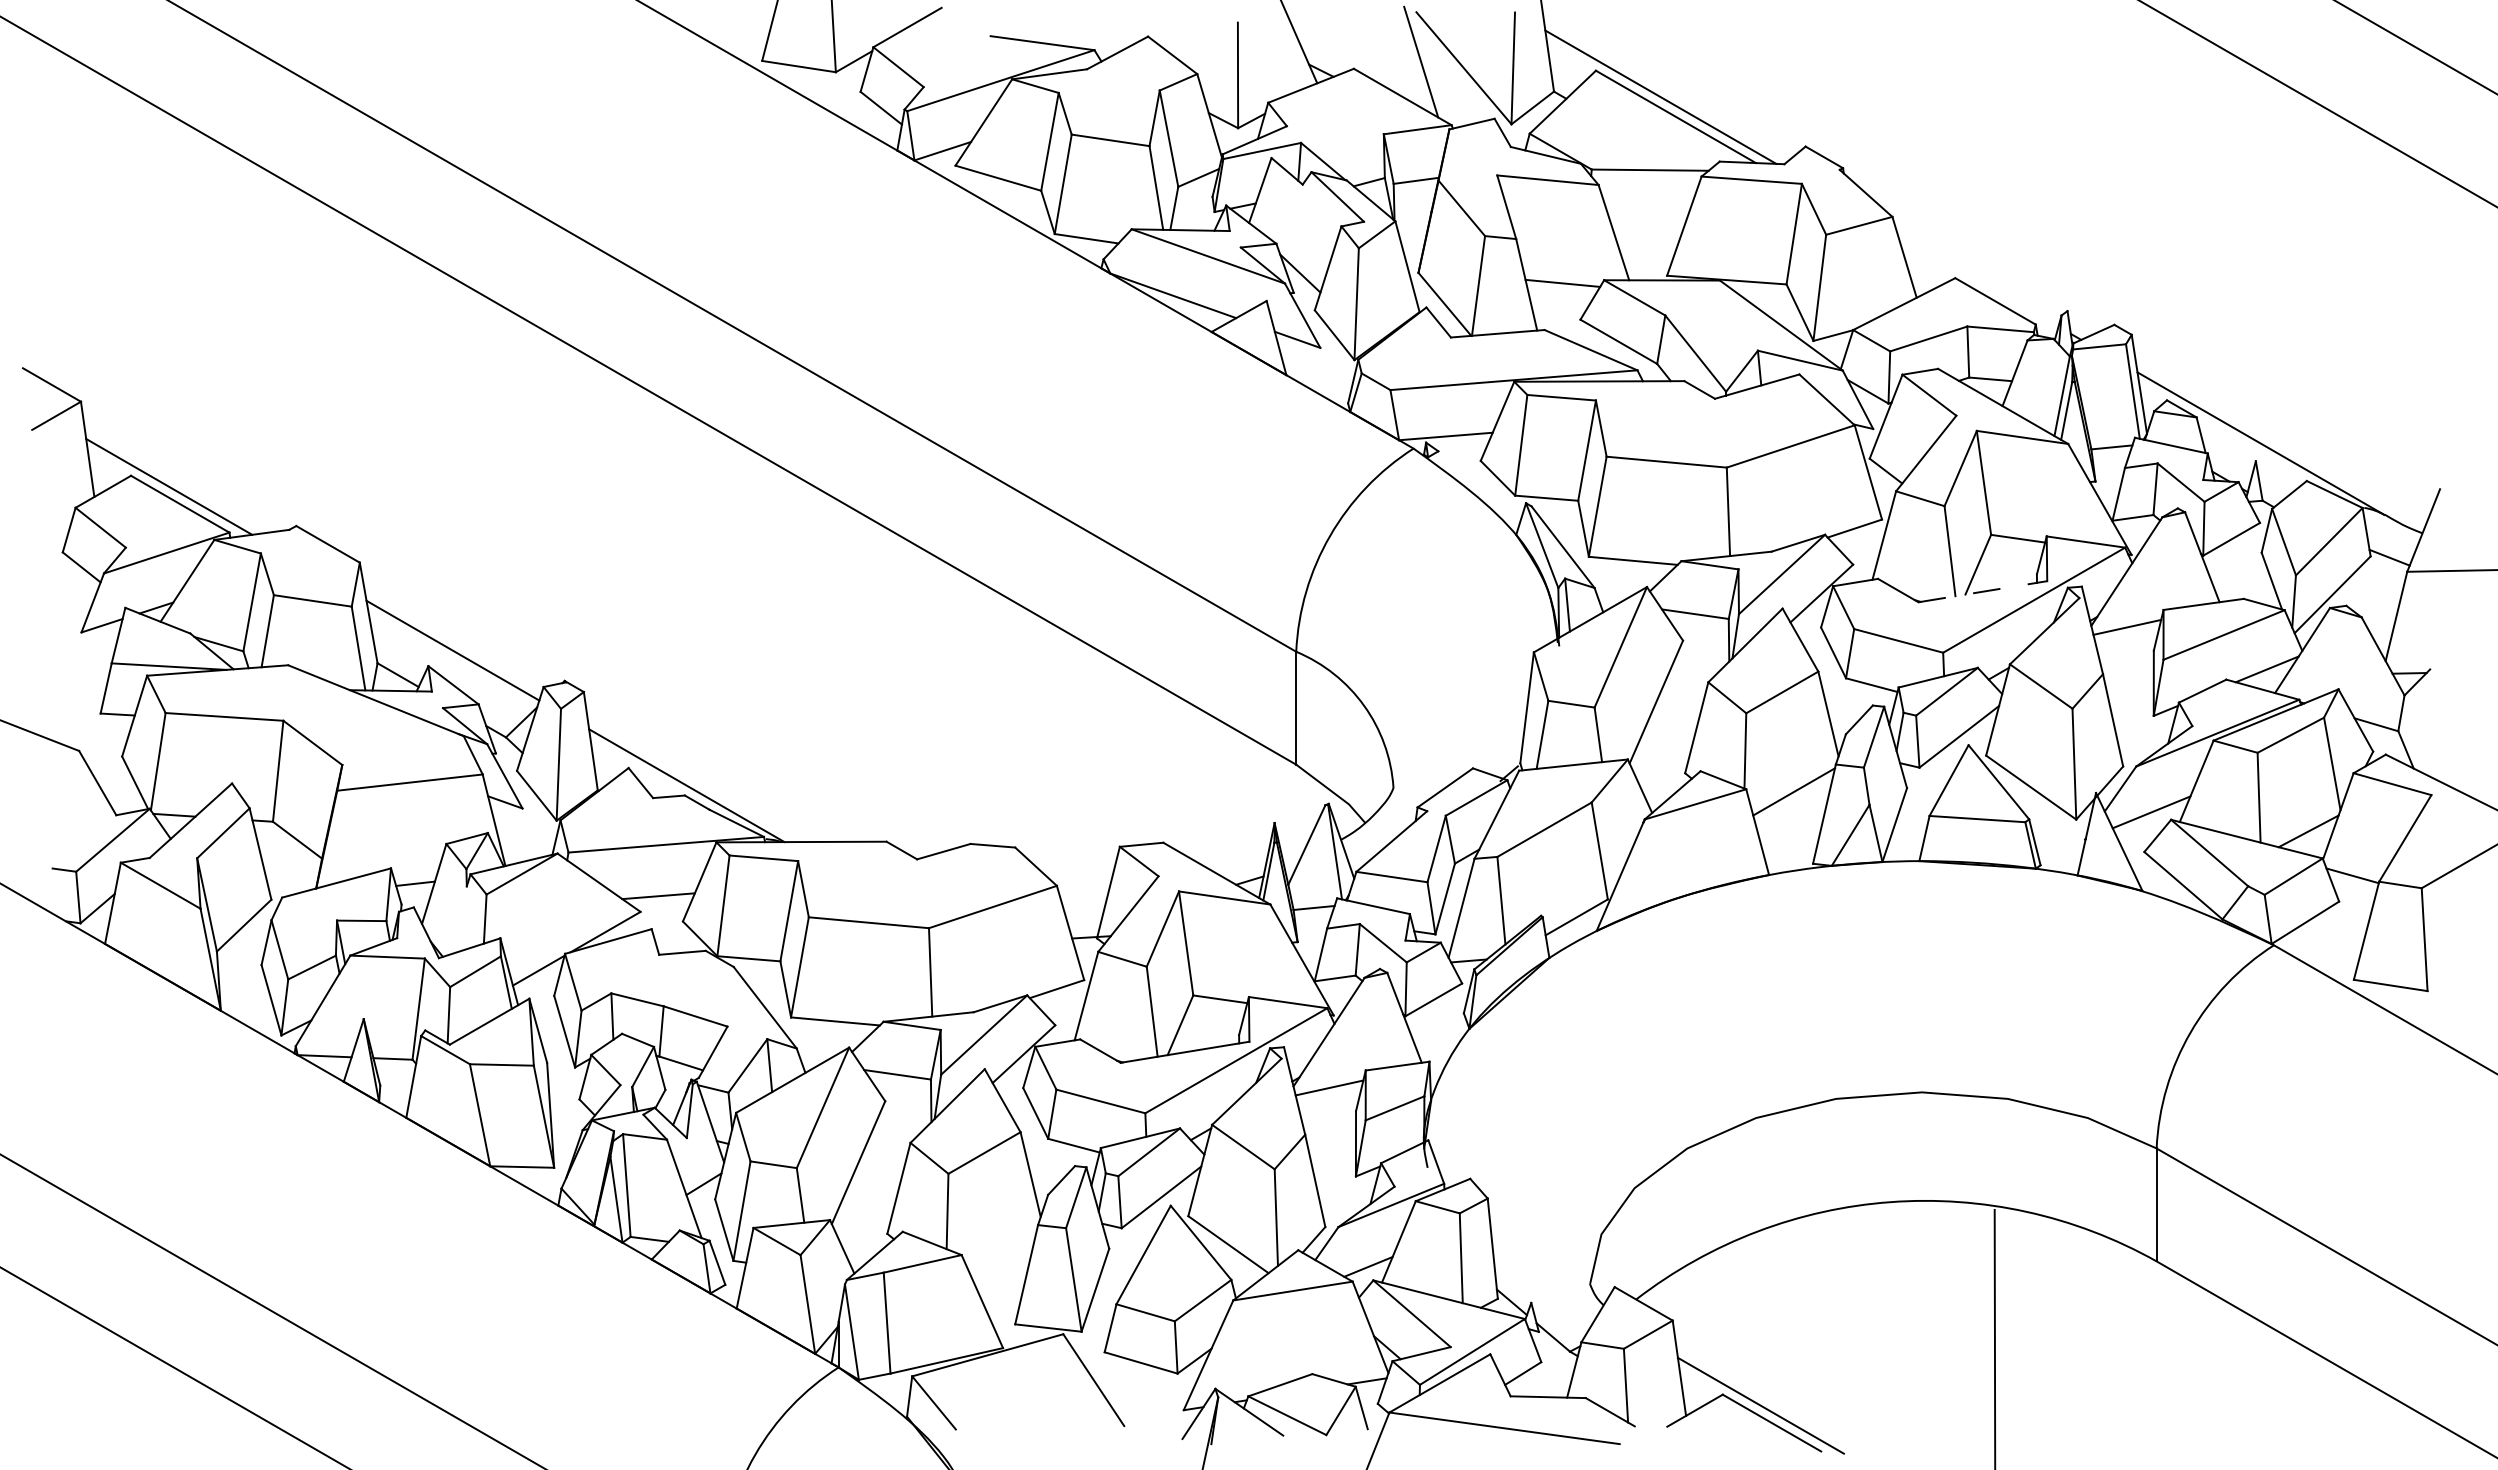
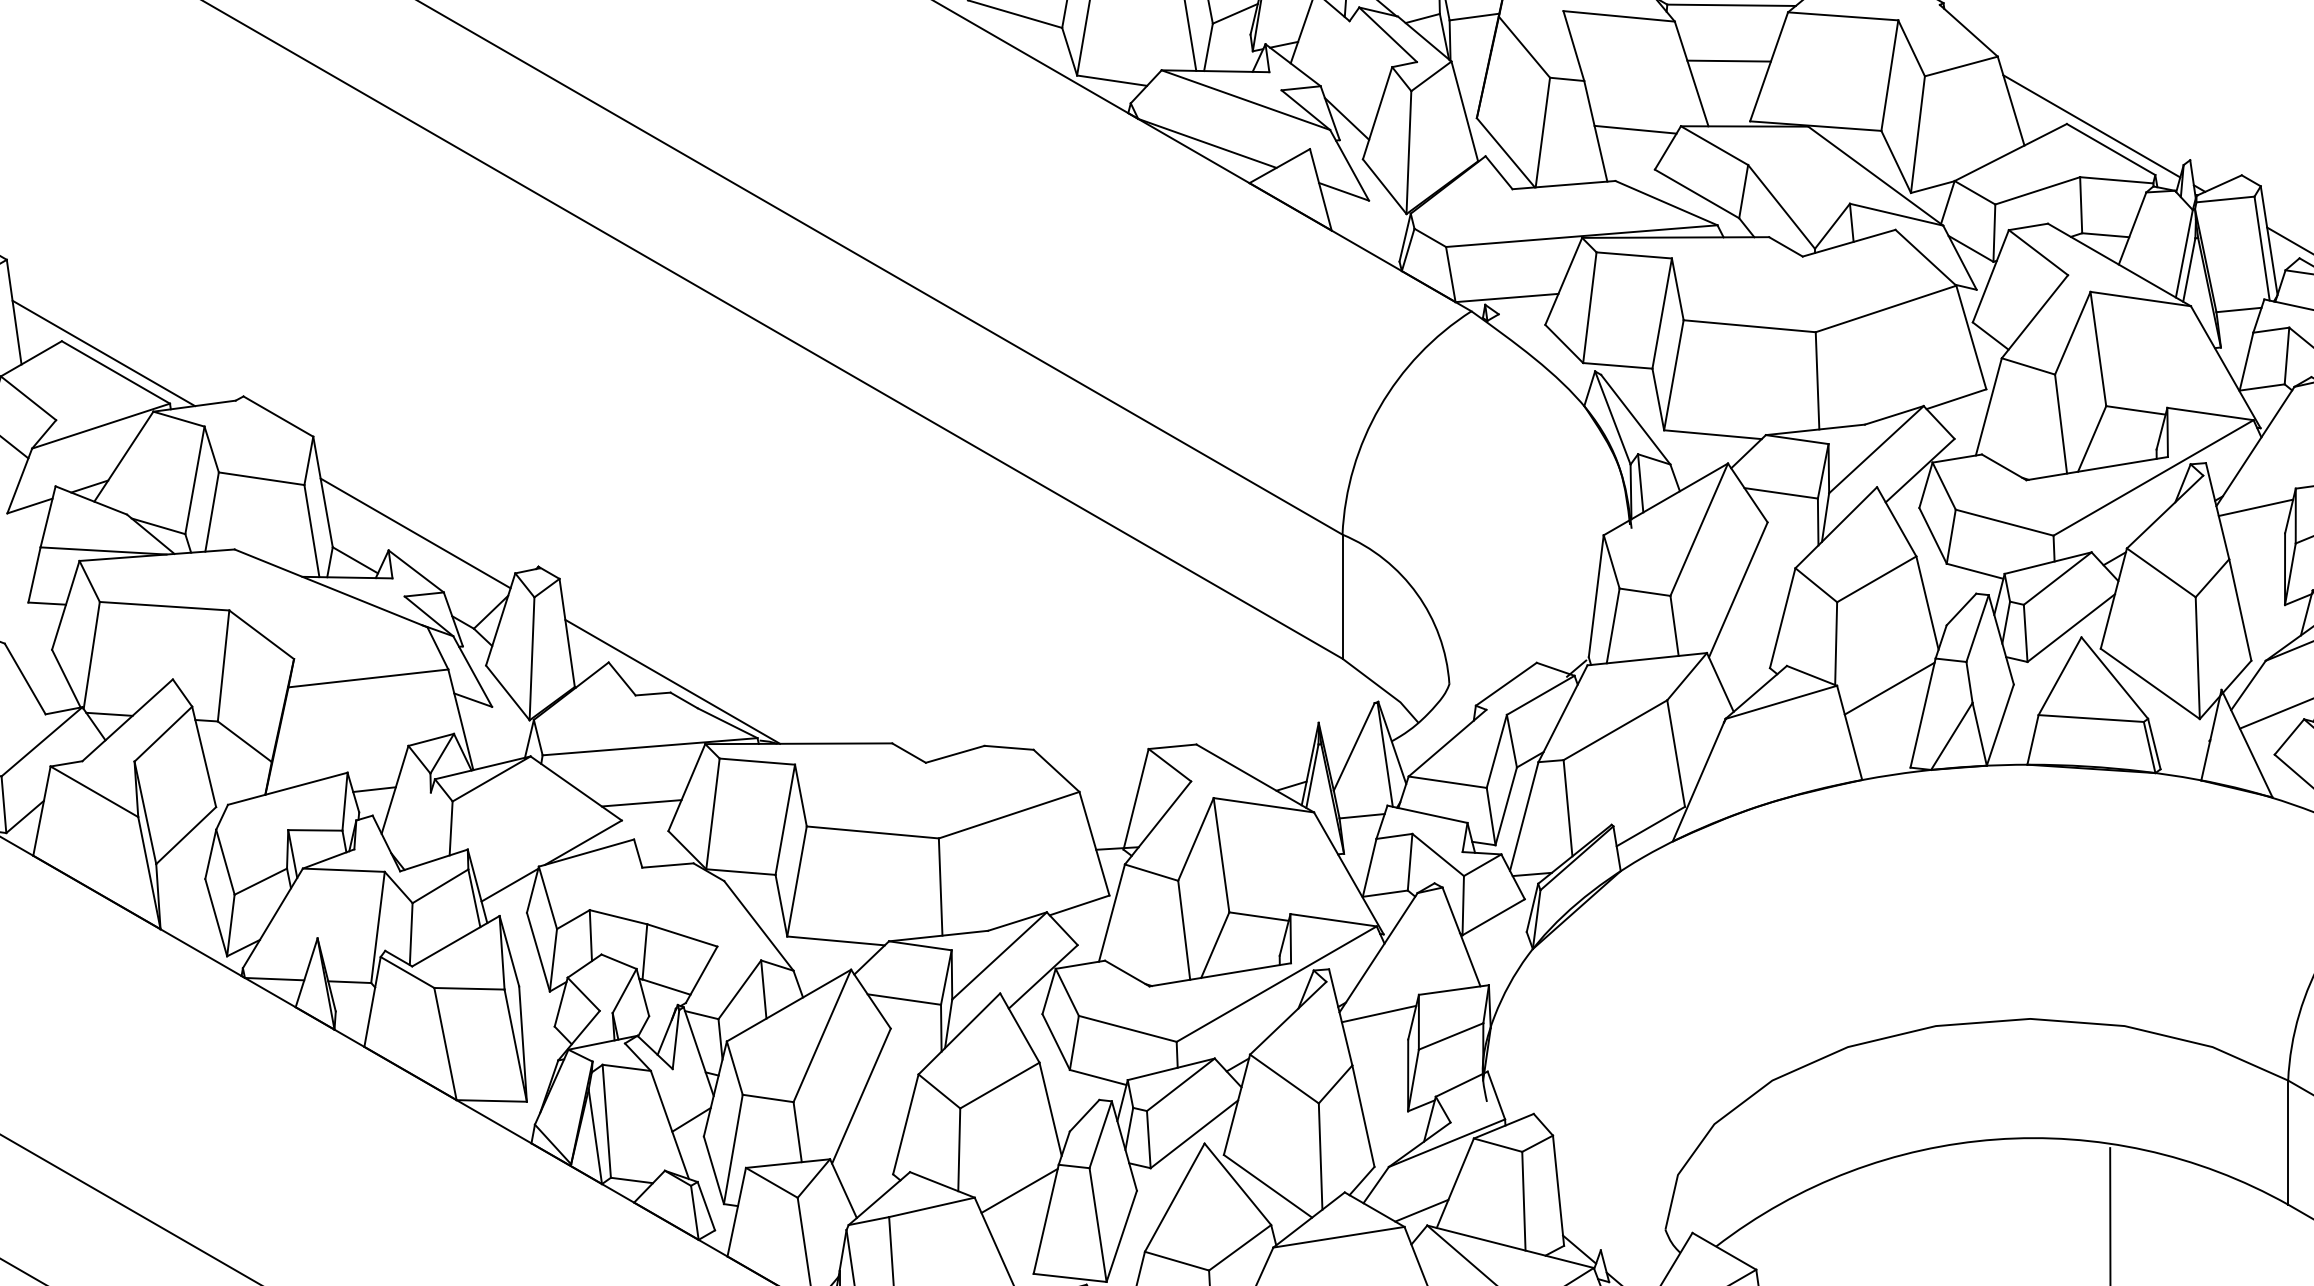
line: (1648, 220) -> (1729, 60), added
line: (1977, 279) -> (2091, 125), added
line: (1983, 591) -> (2097, 468), dashed -> solid
line: (1002, 1248) -> (1019, 1190), added

